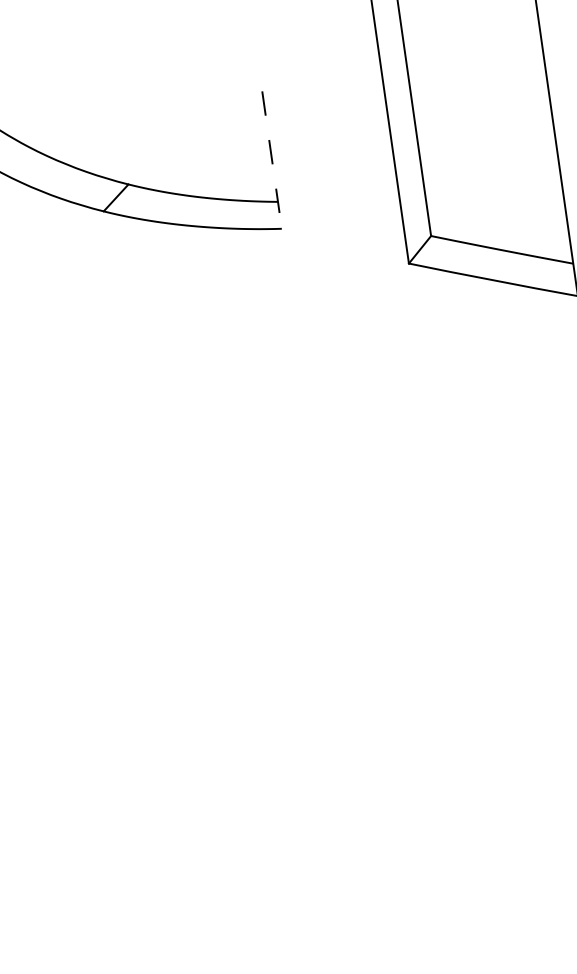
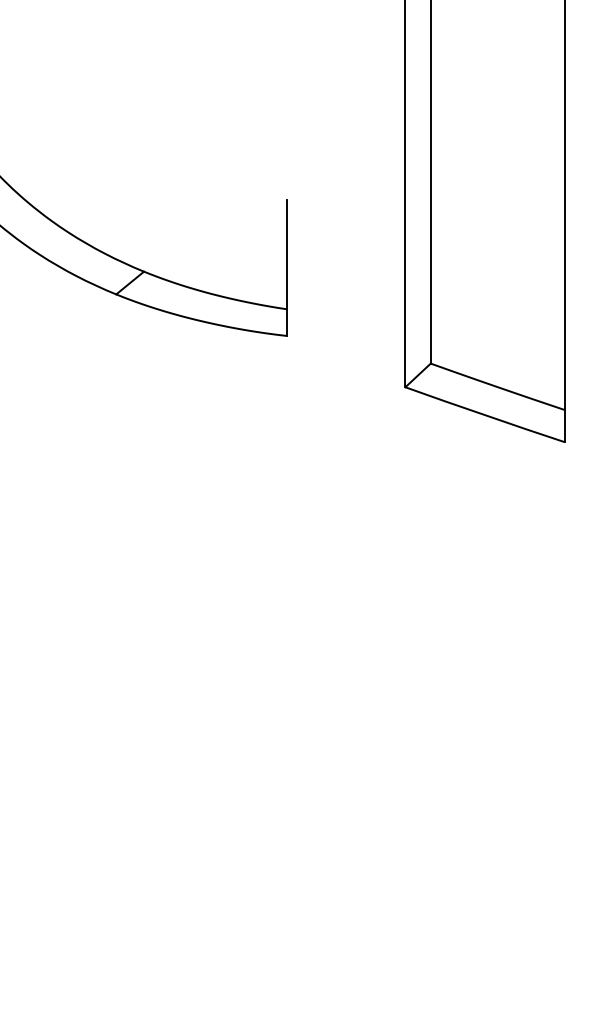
line: (271, 160) -> (286, 268), dashed -> solid

